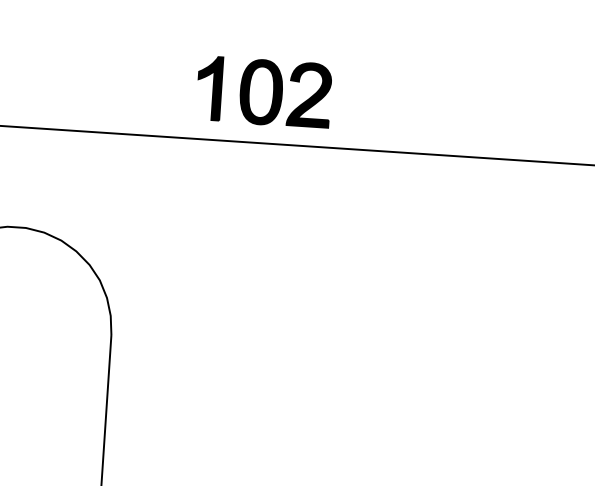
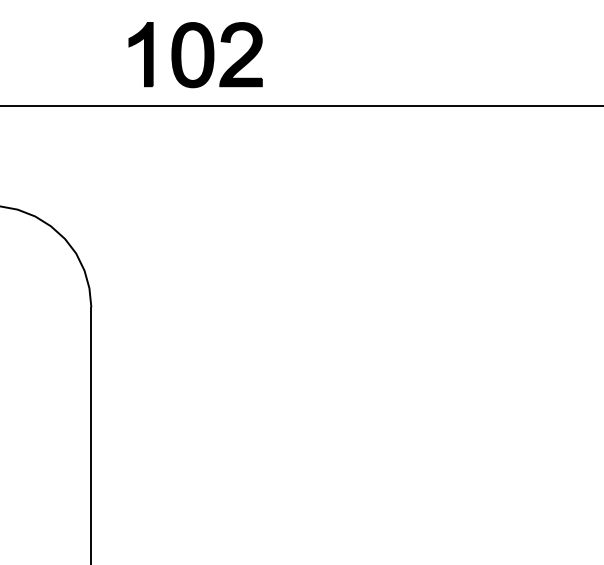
part: (263, 92) -> (195, 55), moved

